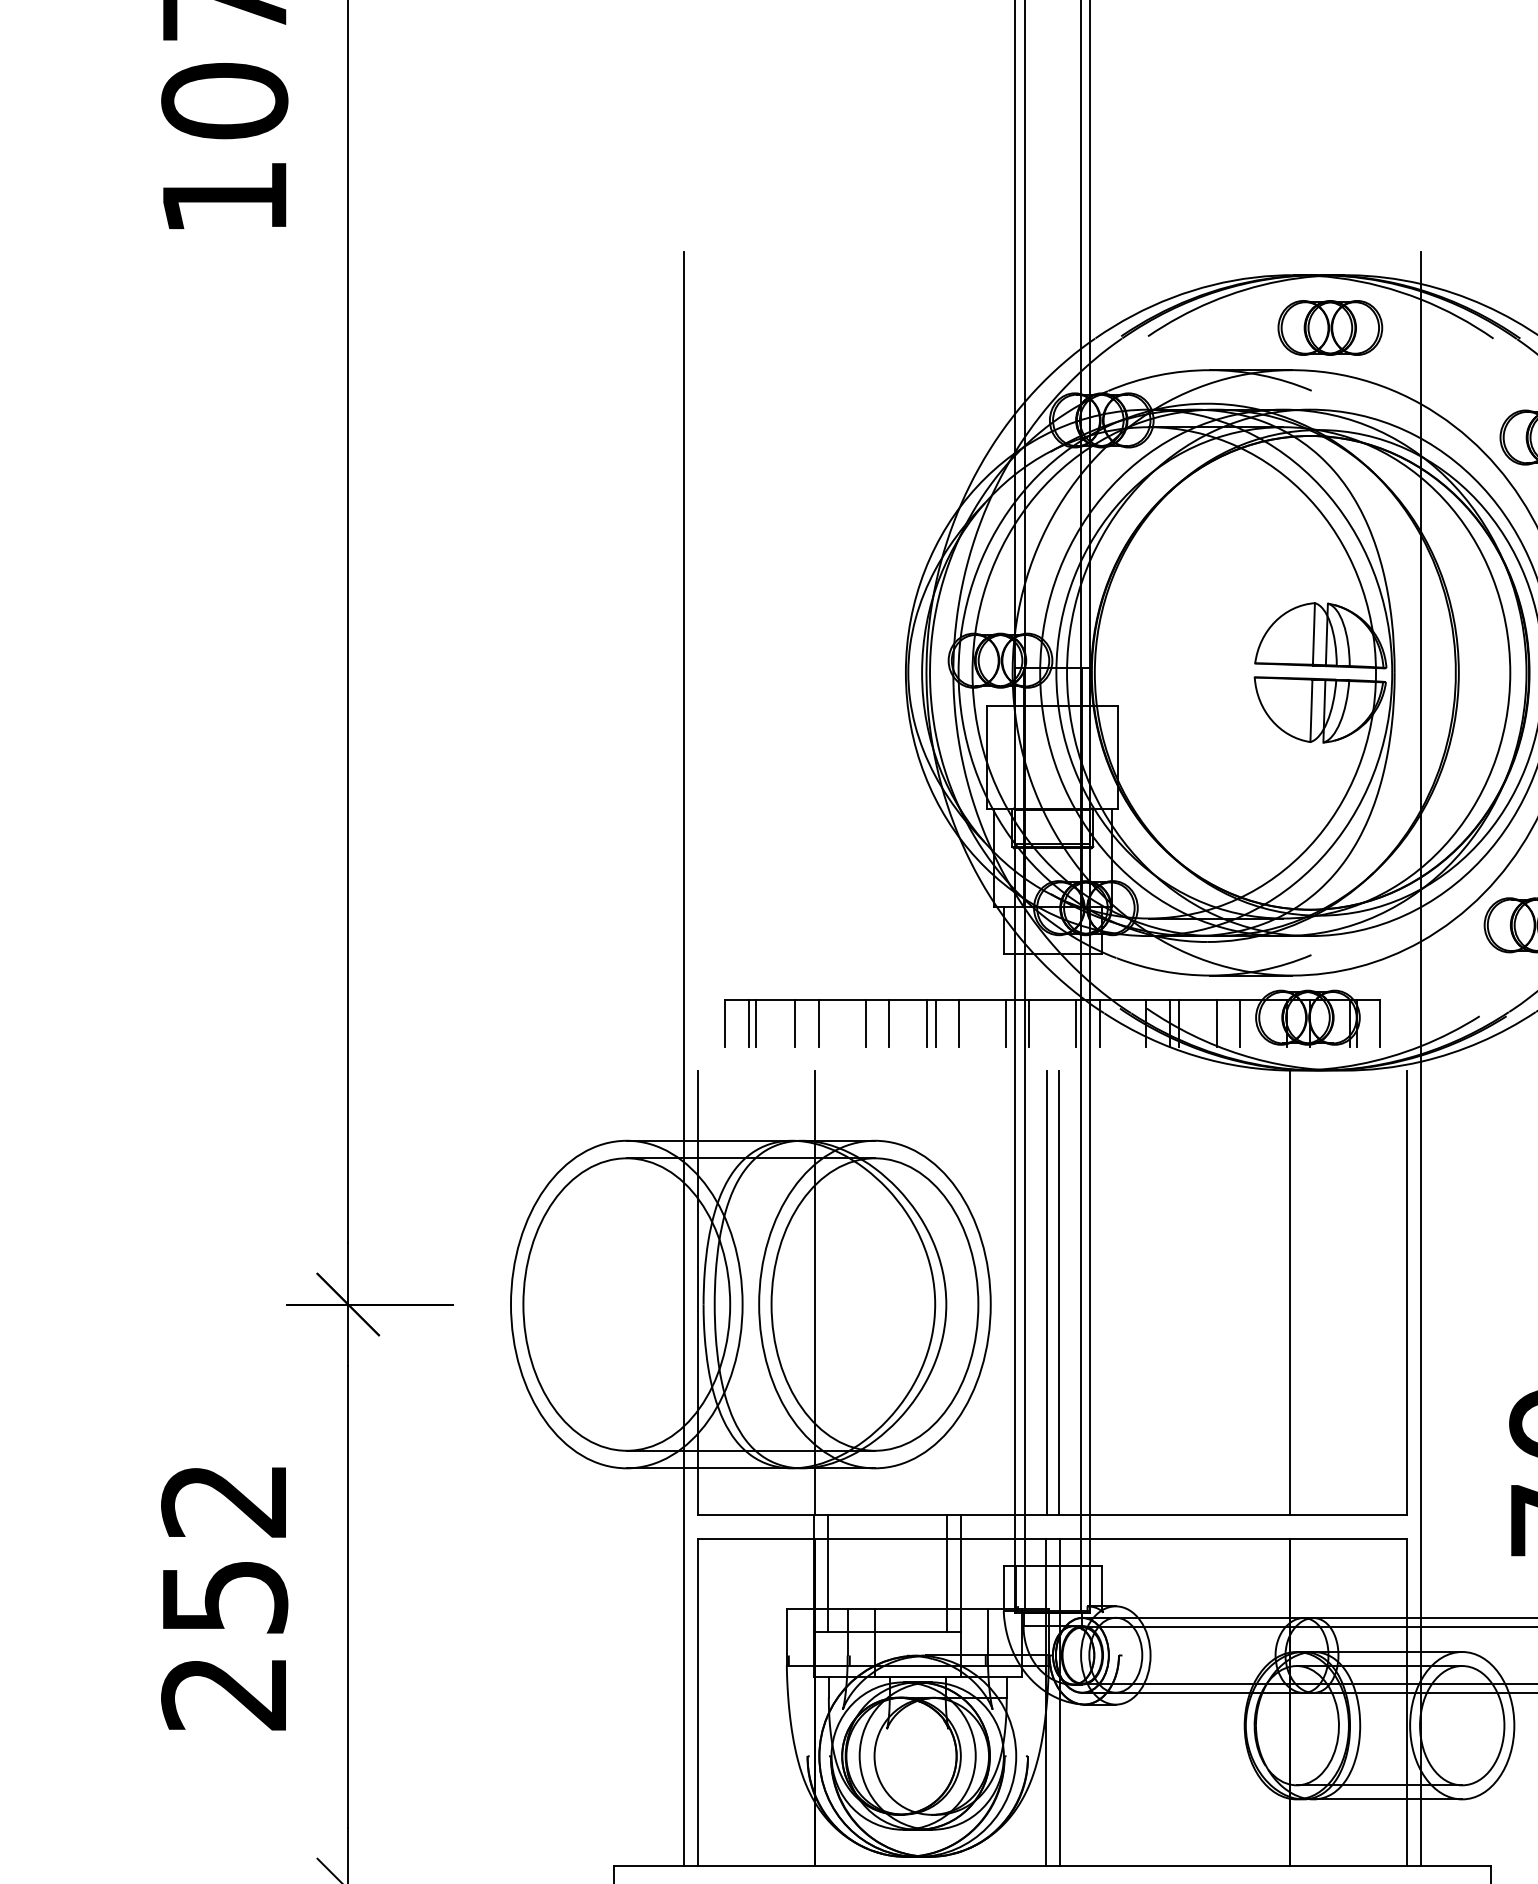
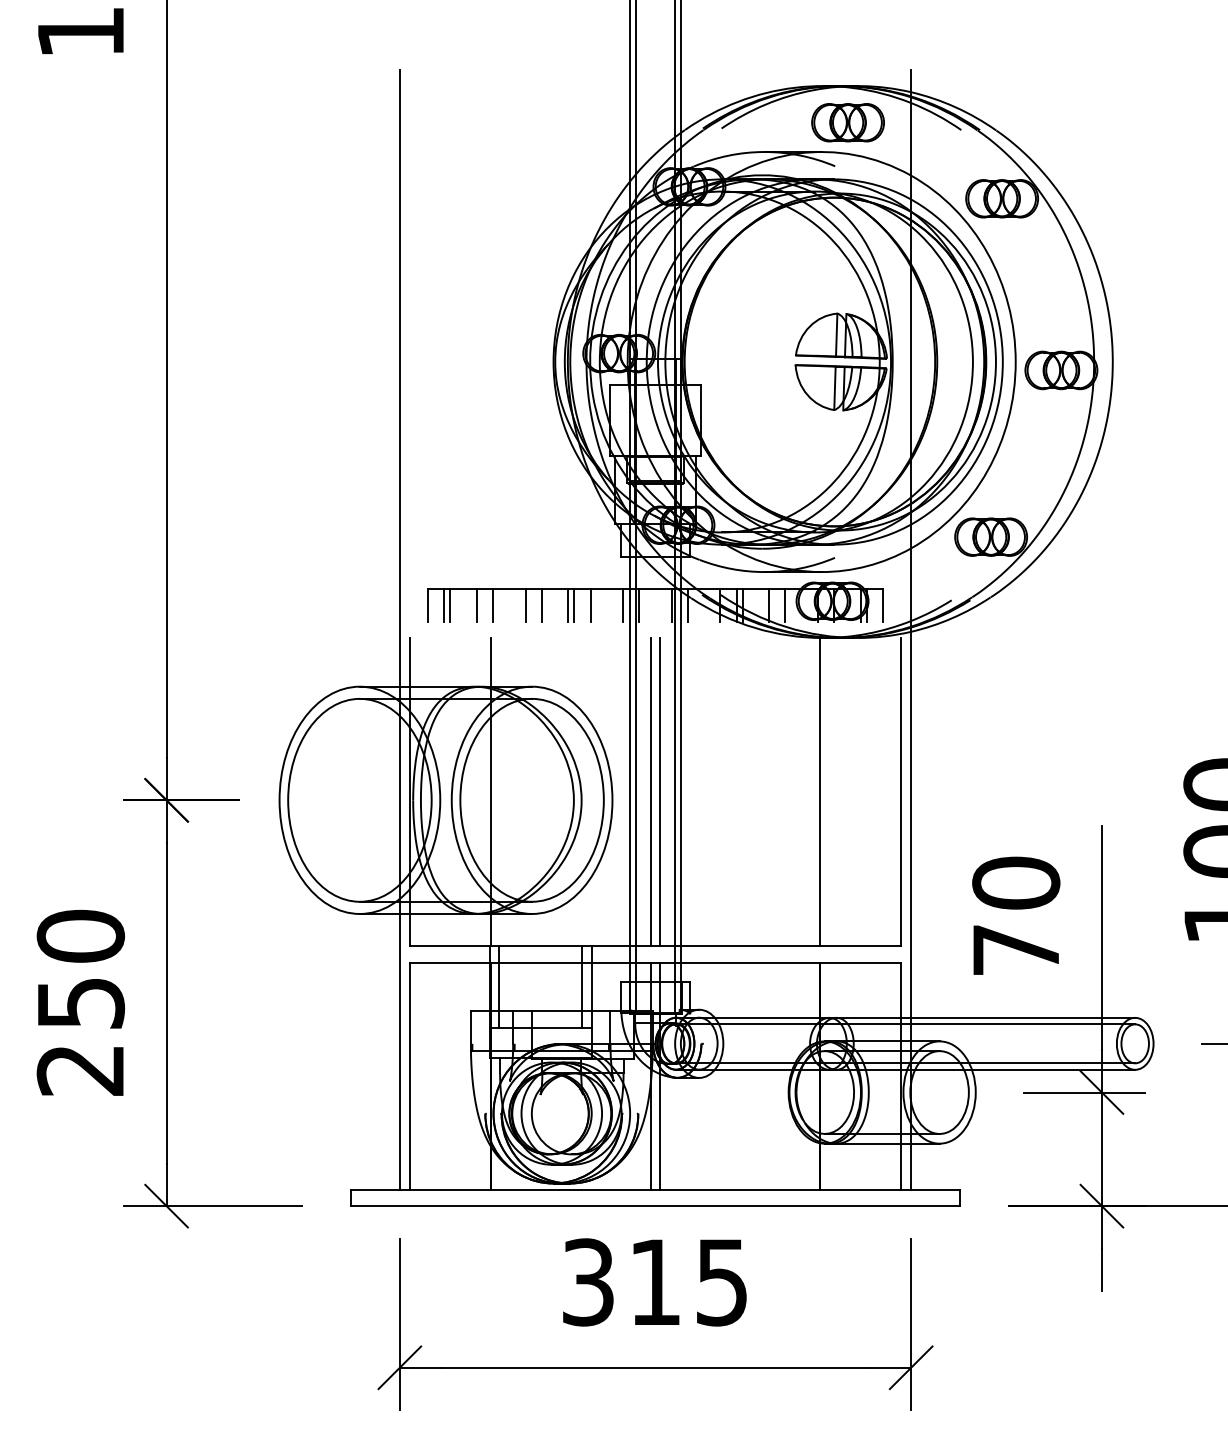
text: (224, 1499) -> (80, 935), 252 -> 250

